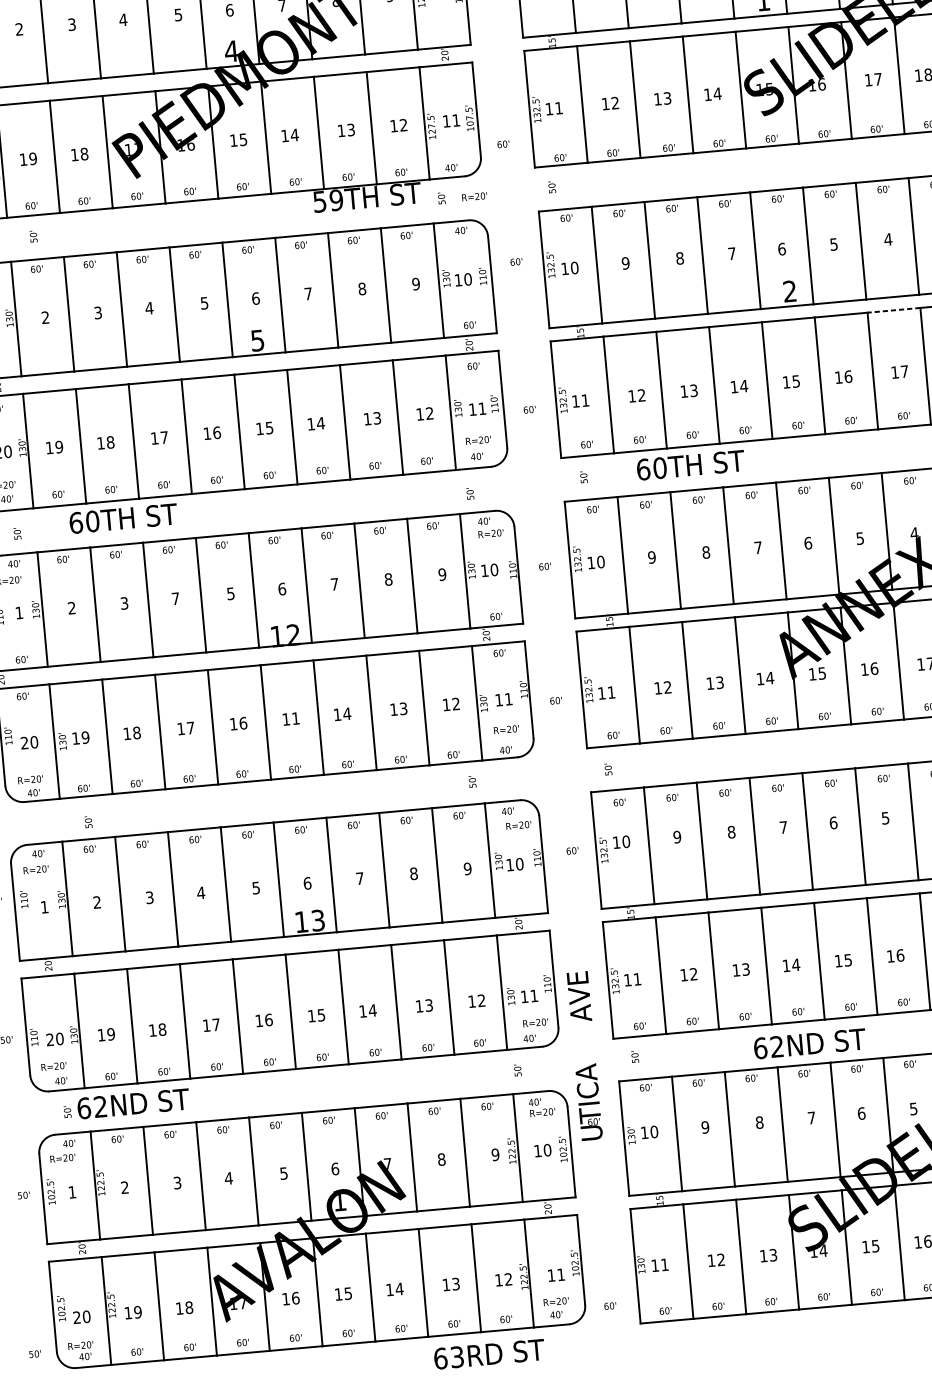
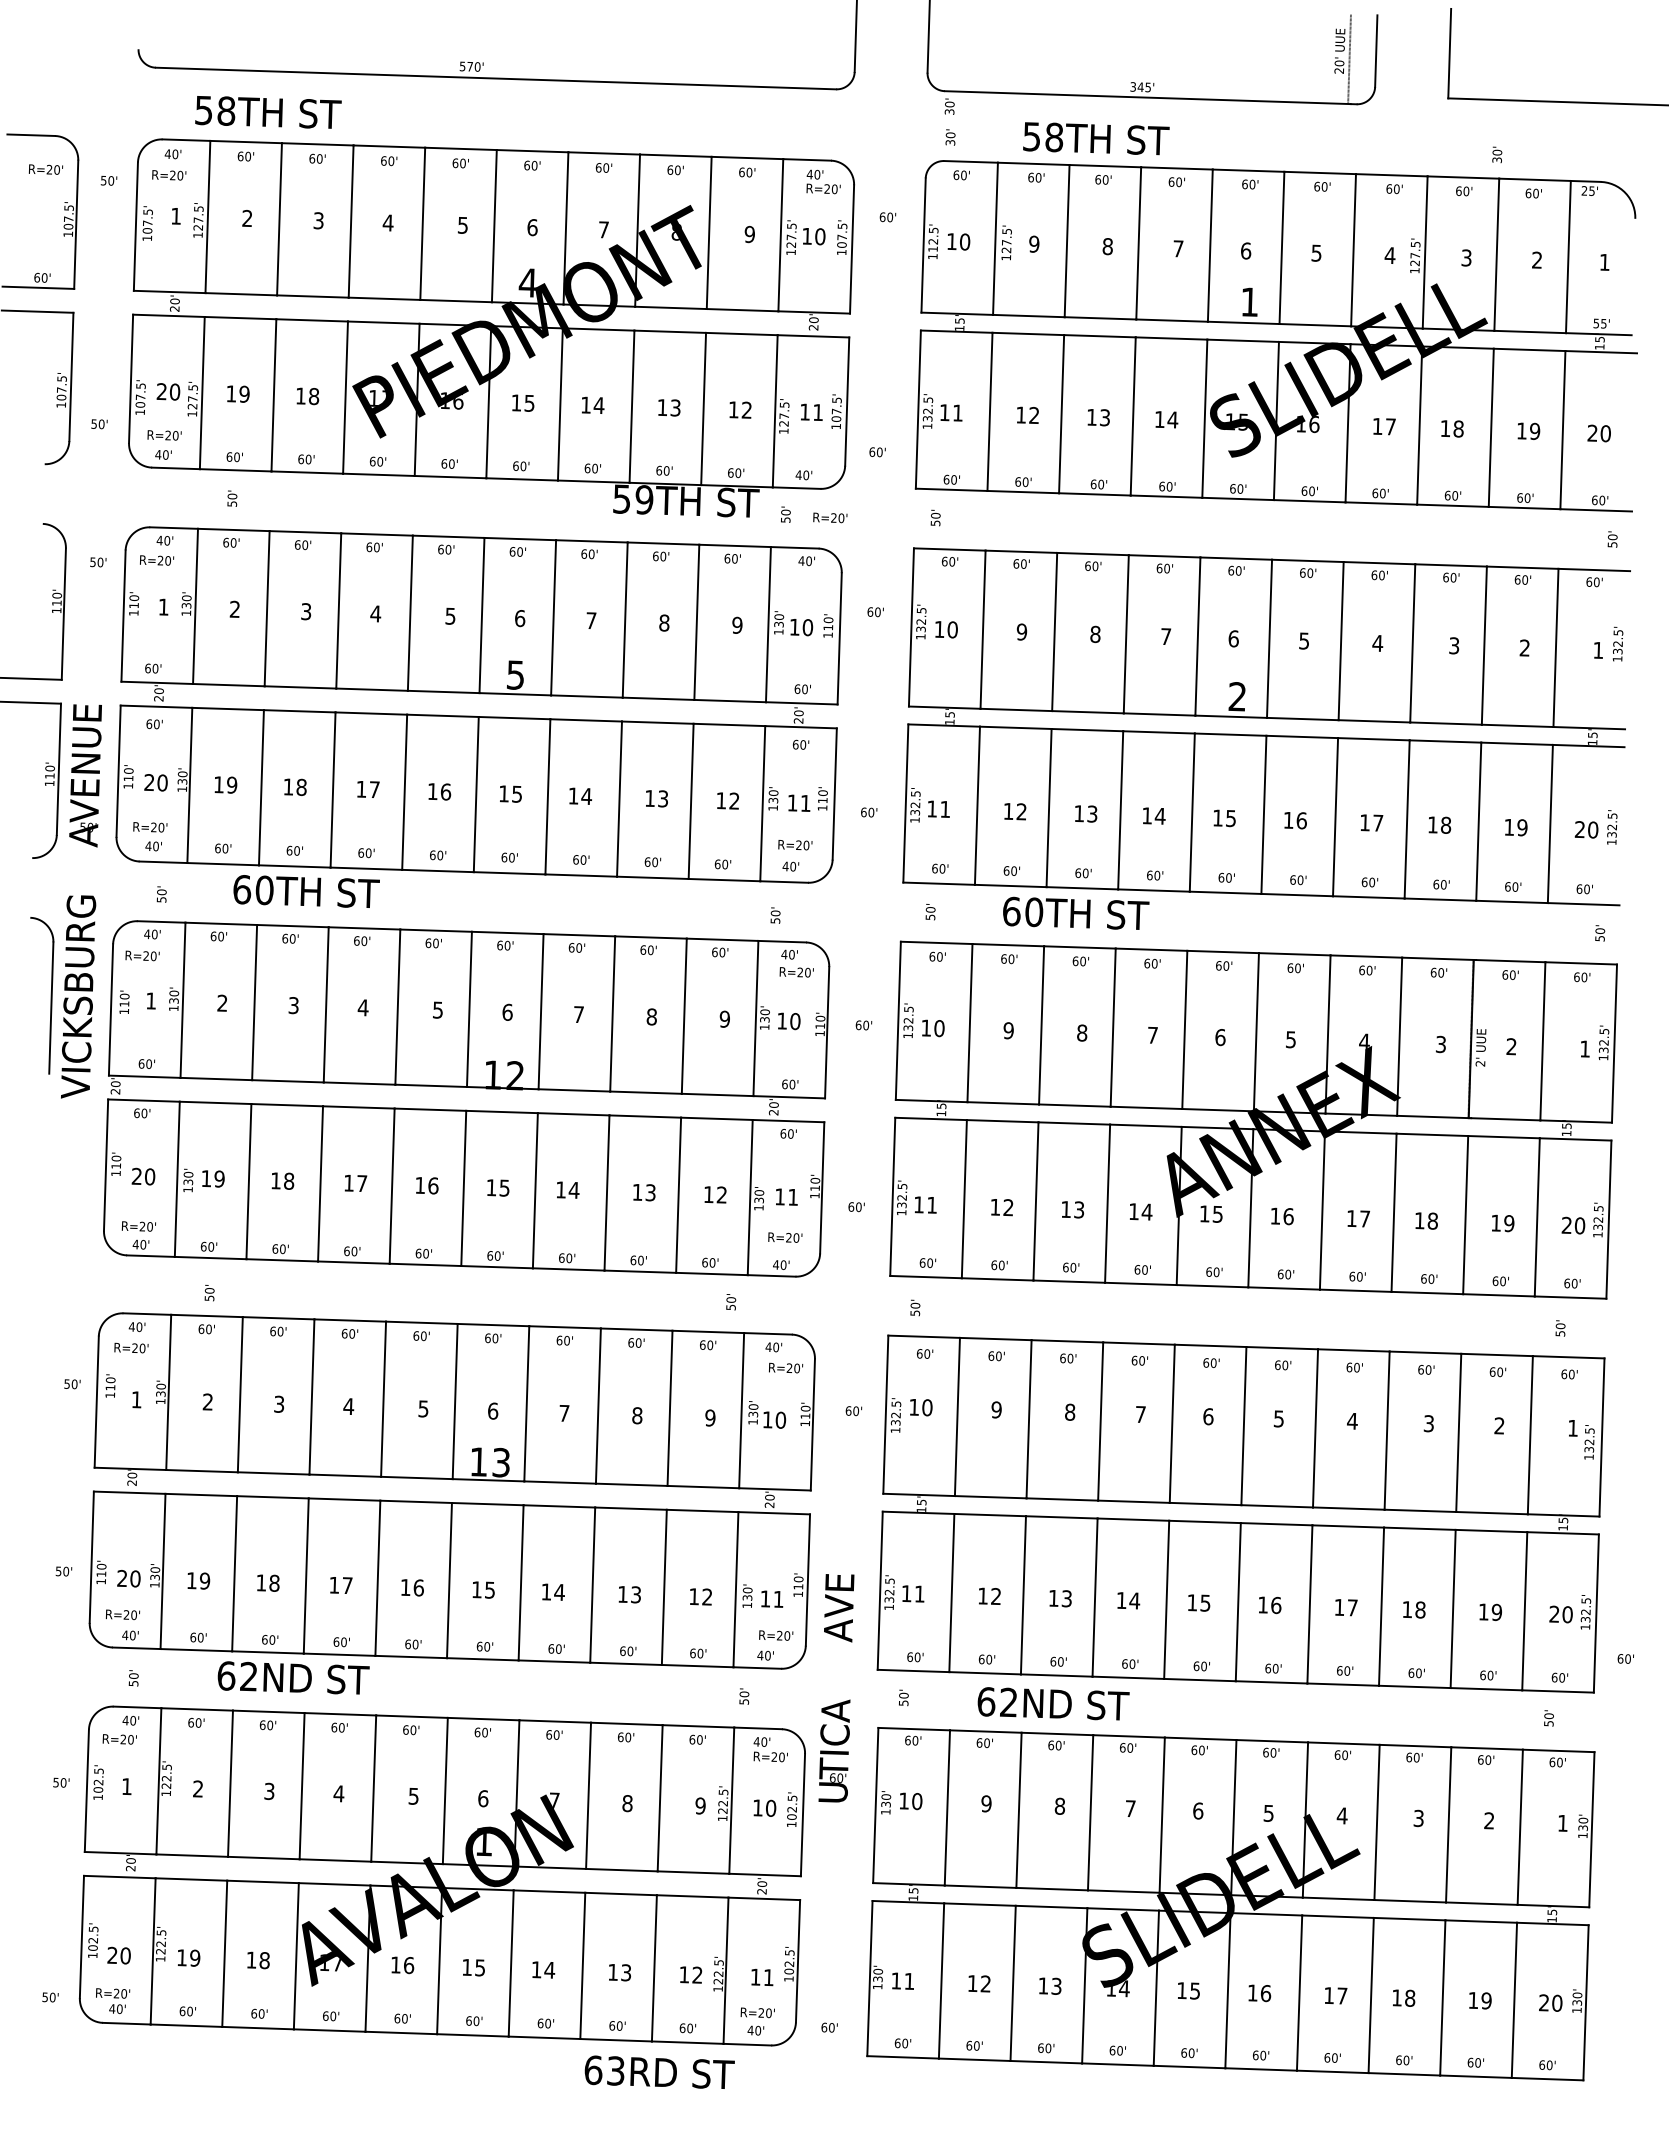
line: (893, 310) -> (1373, 739), dashed -> solid
text: (175, 598) -> (362, 1007), 7 -> 4
text: (295, 718) -> (504, 1187), 11 -> 15
text: (809, 1043) -> (1053, 1703), moved
text: (133, 1103) -> (293, 1677), moved

